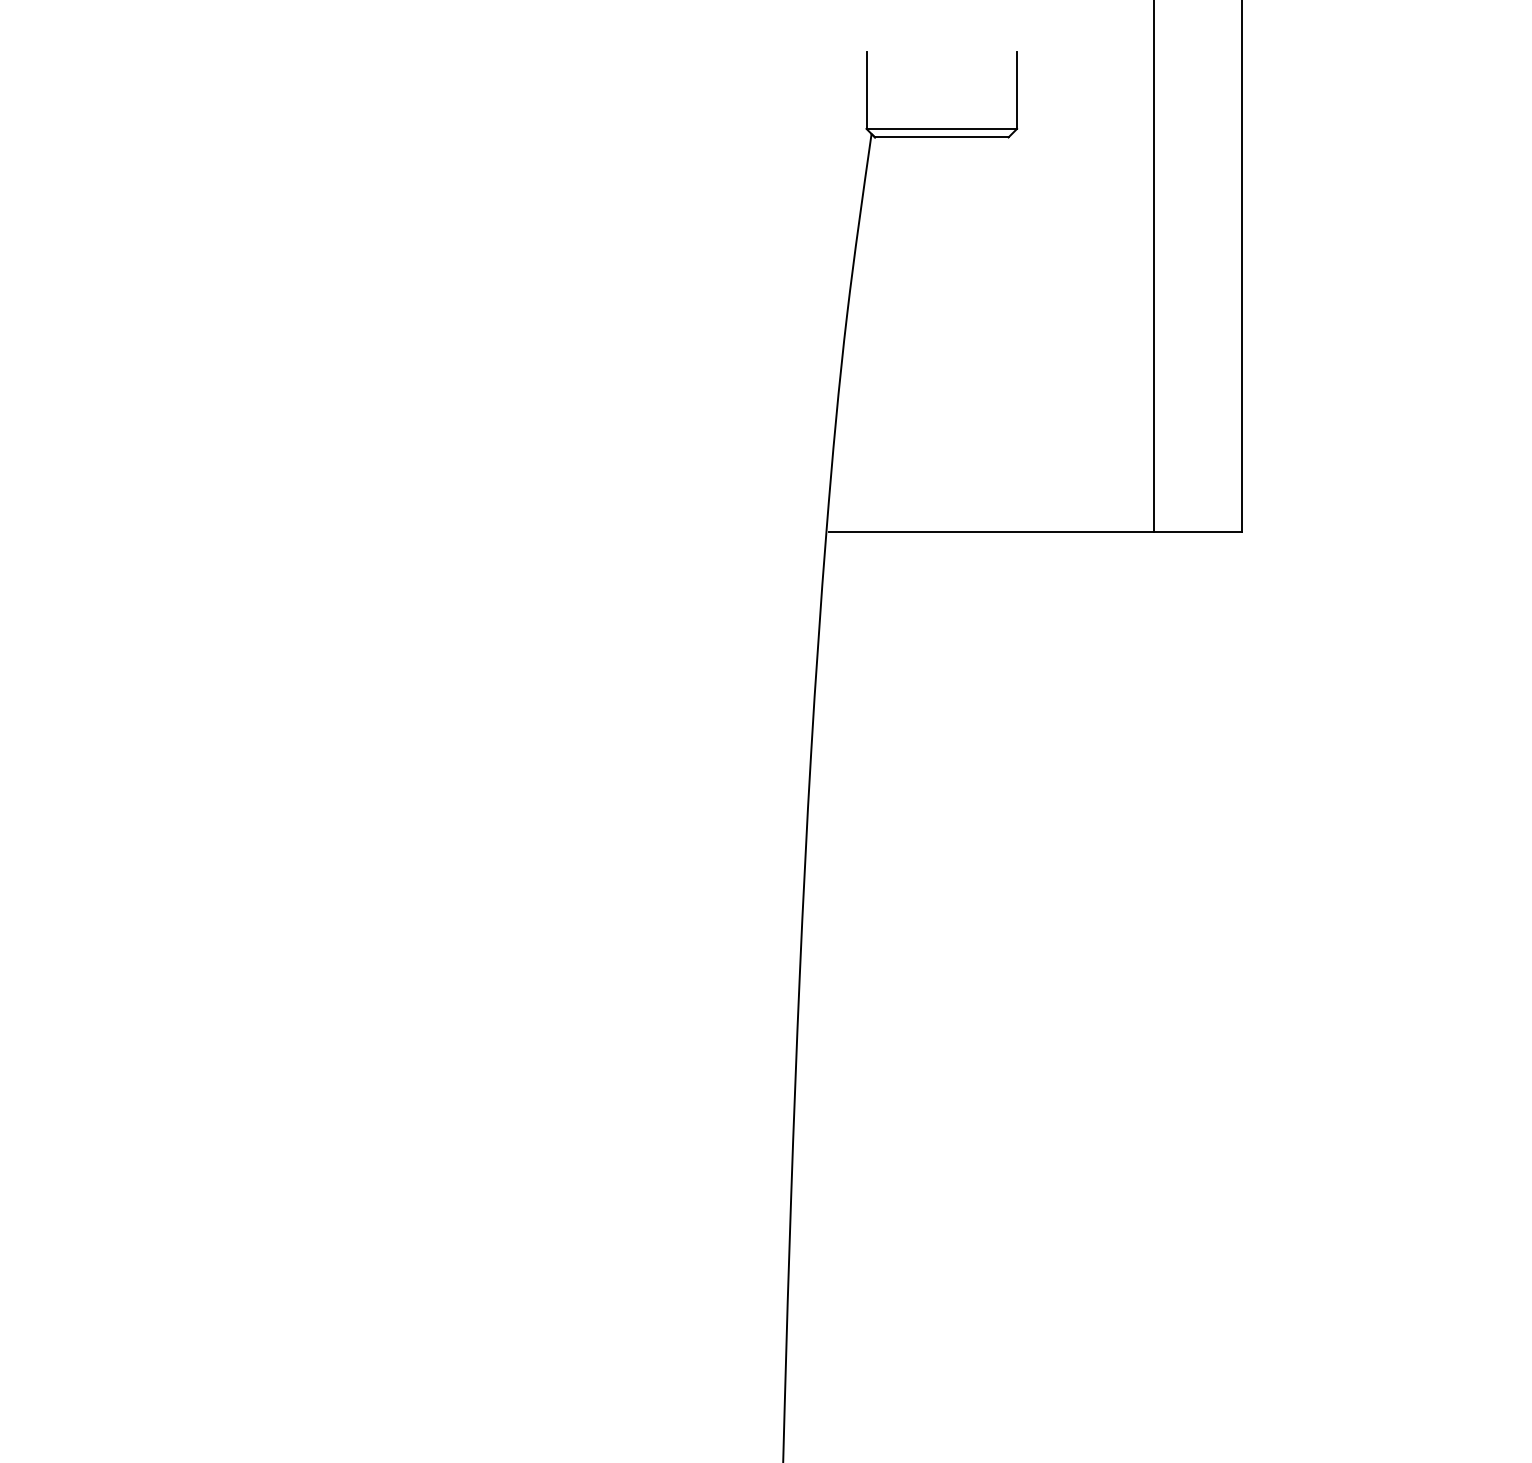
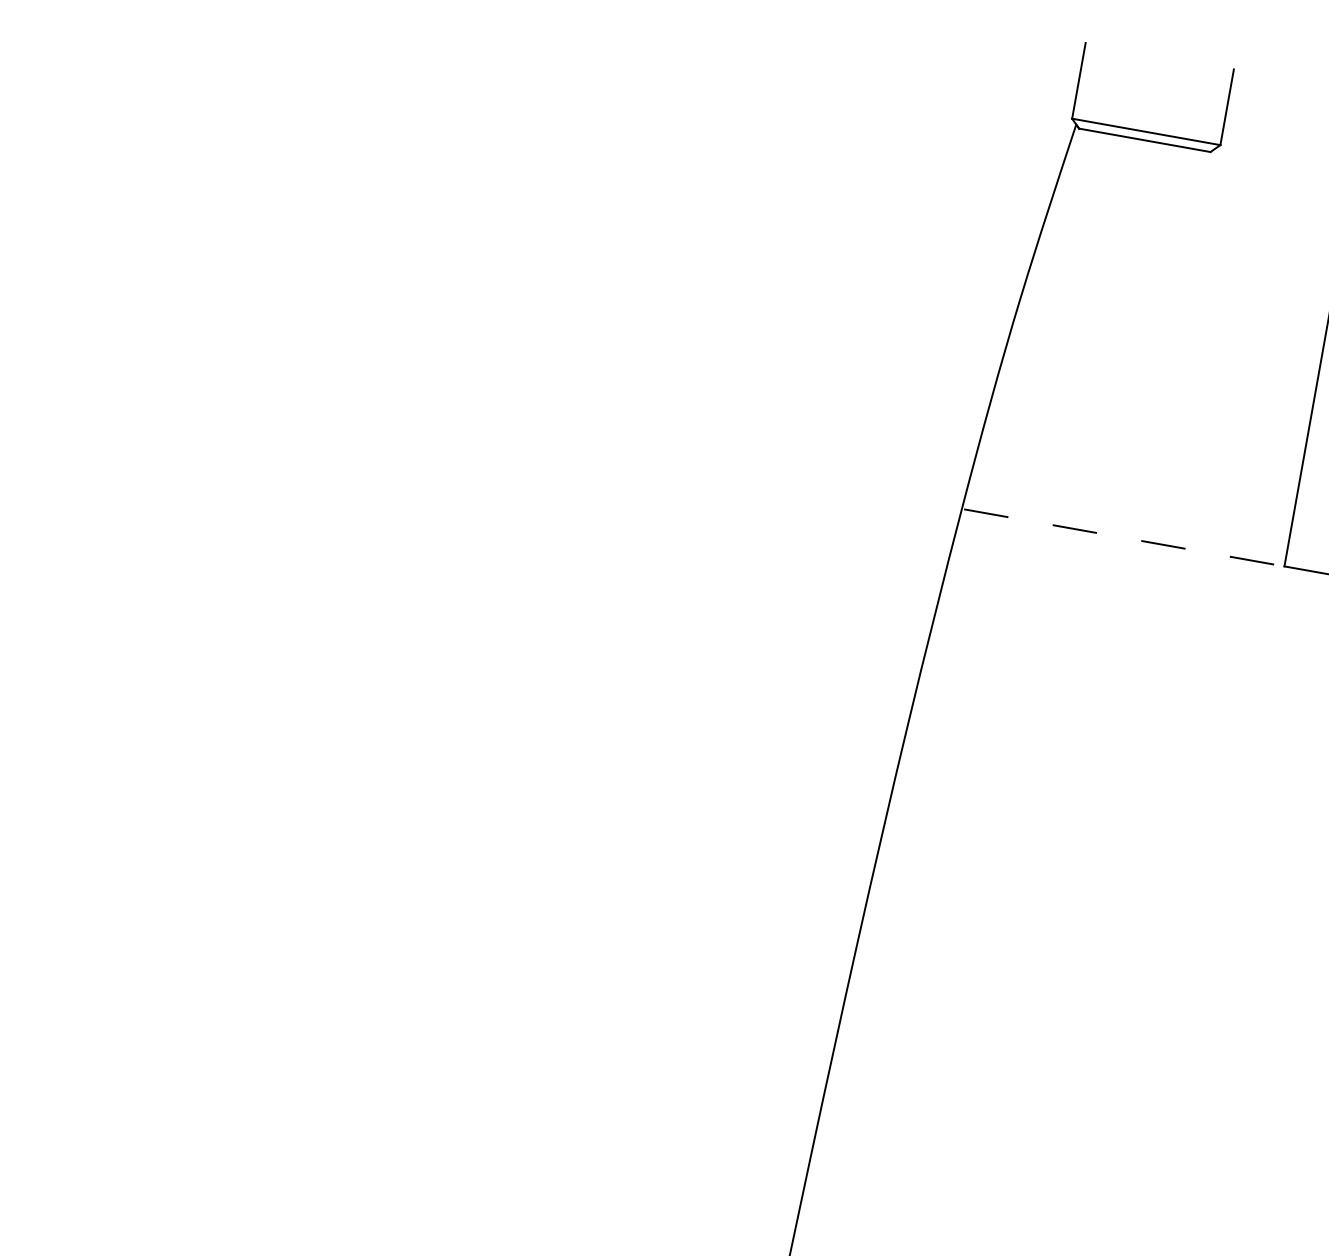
line: (991, 532) -> (1124, 537), solid -> dashed

